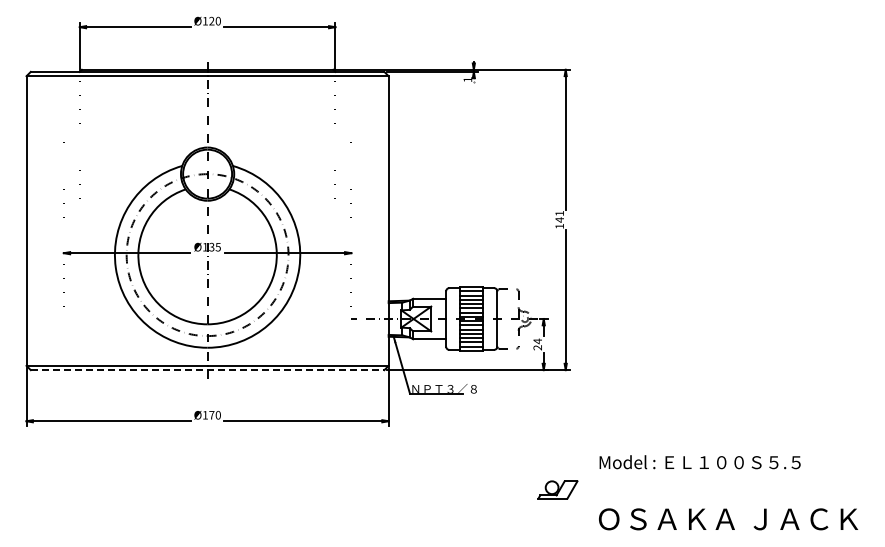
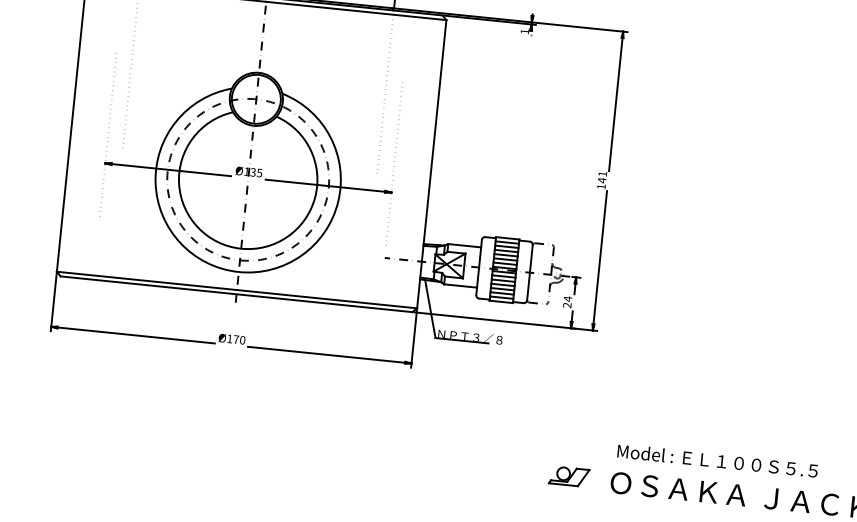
line: (207, 370) -> (236, 294), dashed -> solid
text: (699, 462) -> (717, 461), moved
part: (557, 489) -> (568, 476), moved

